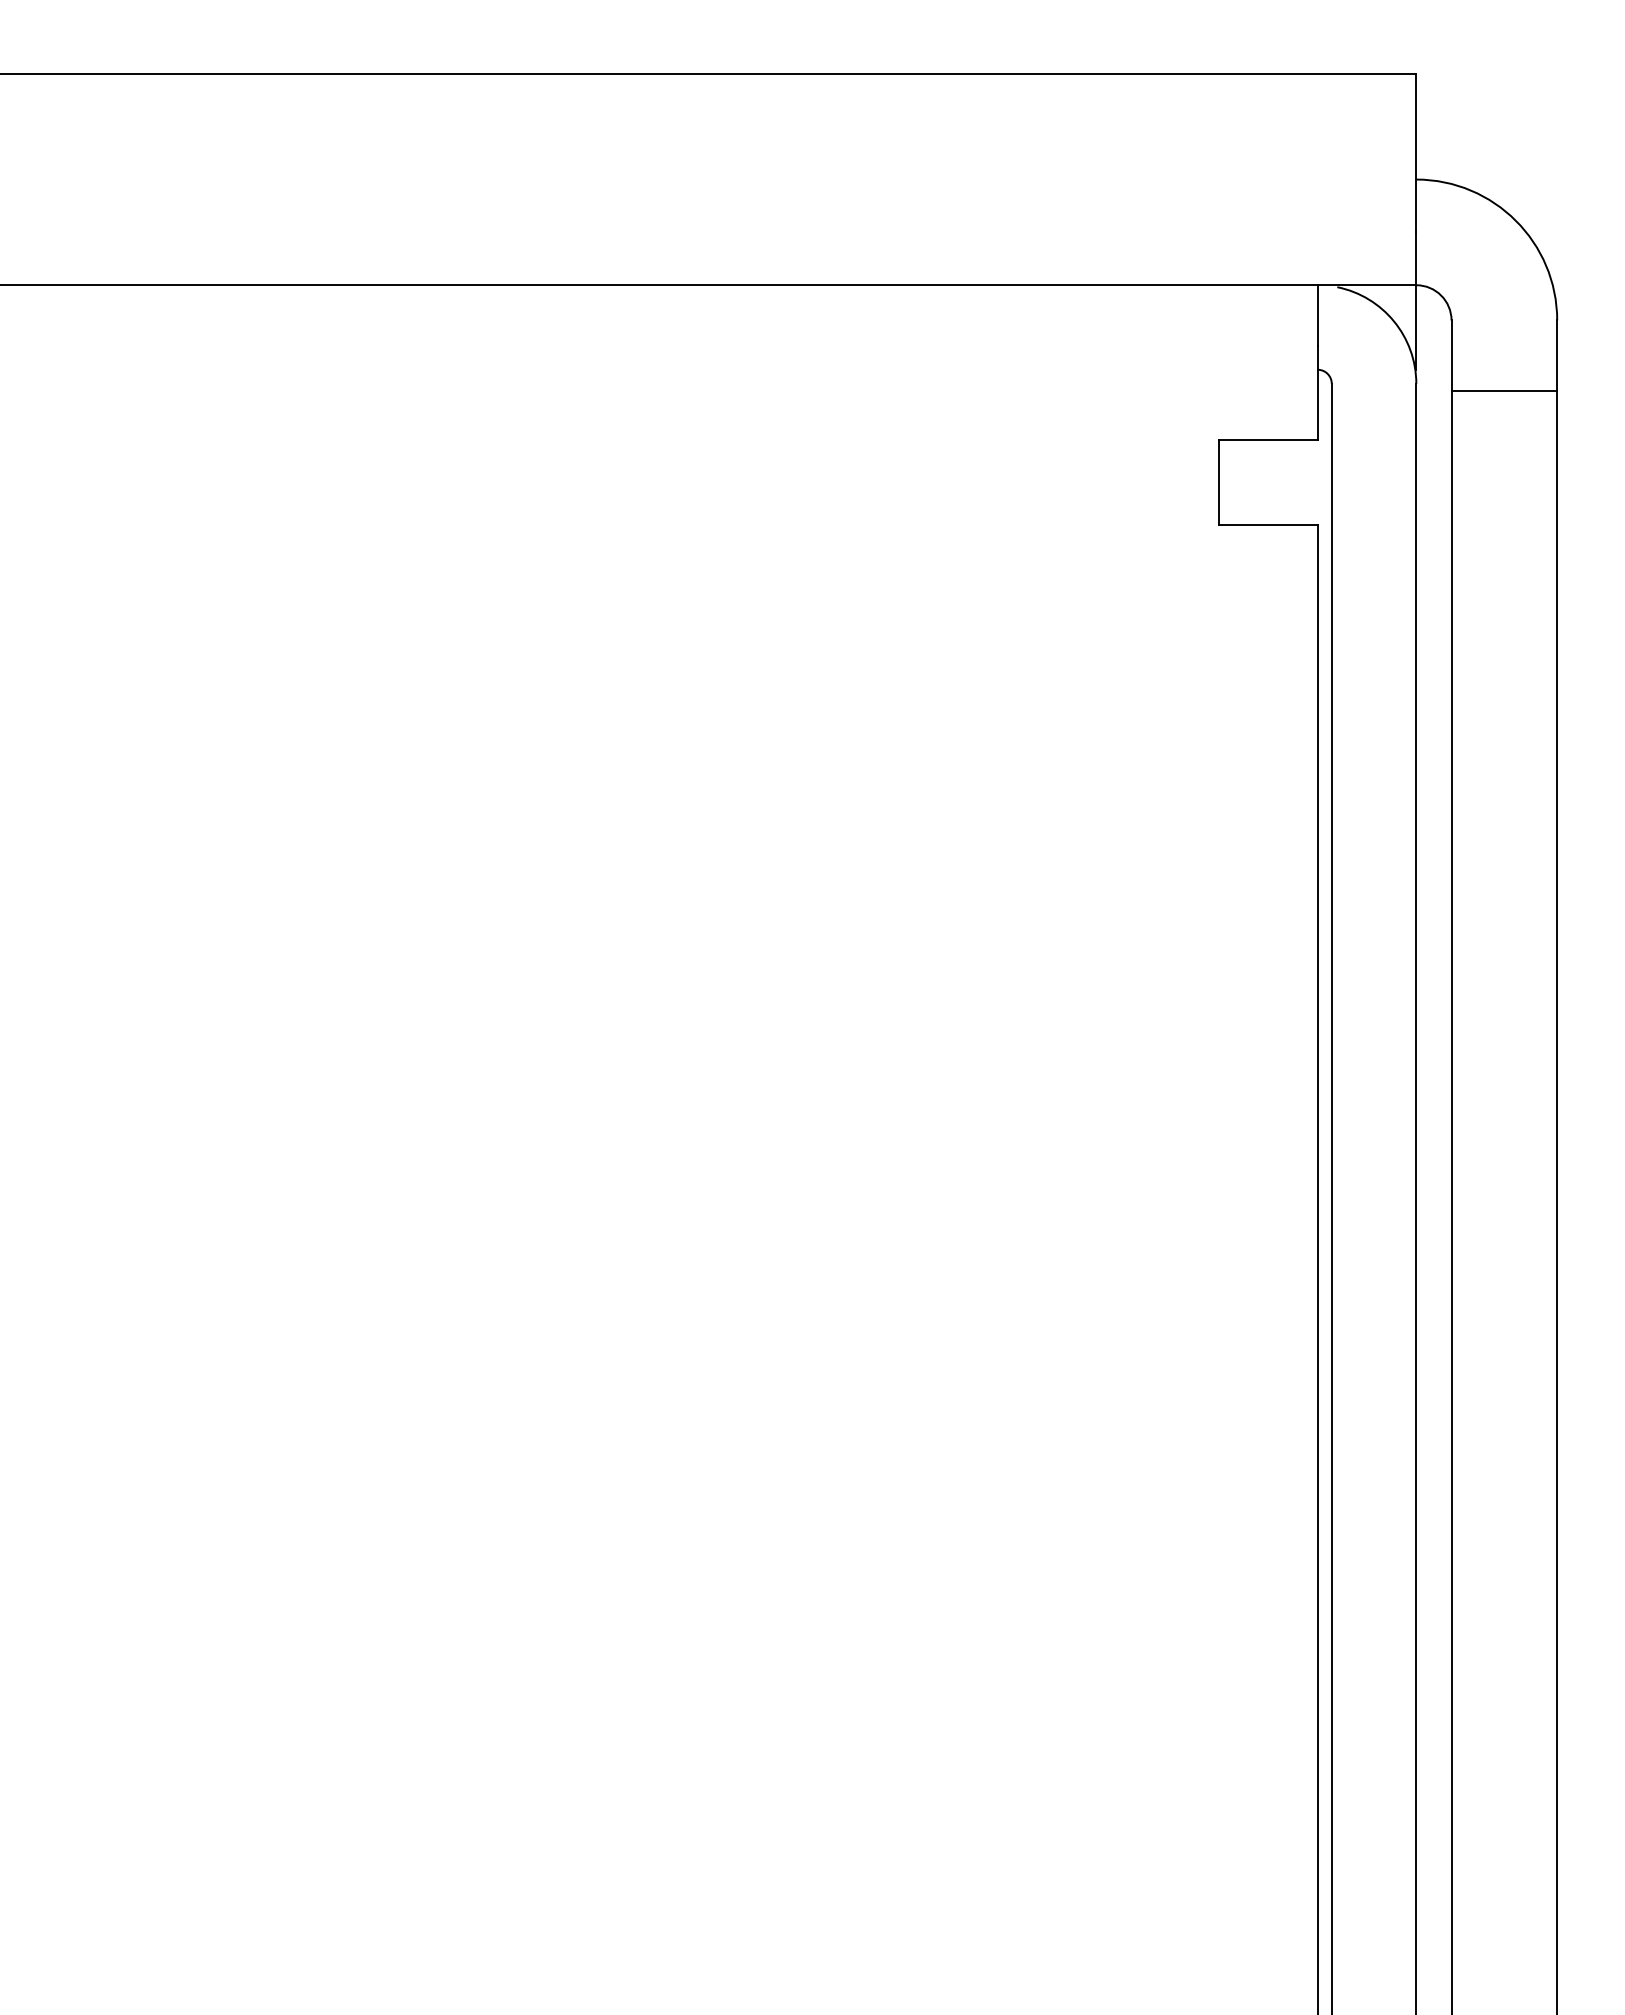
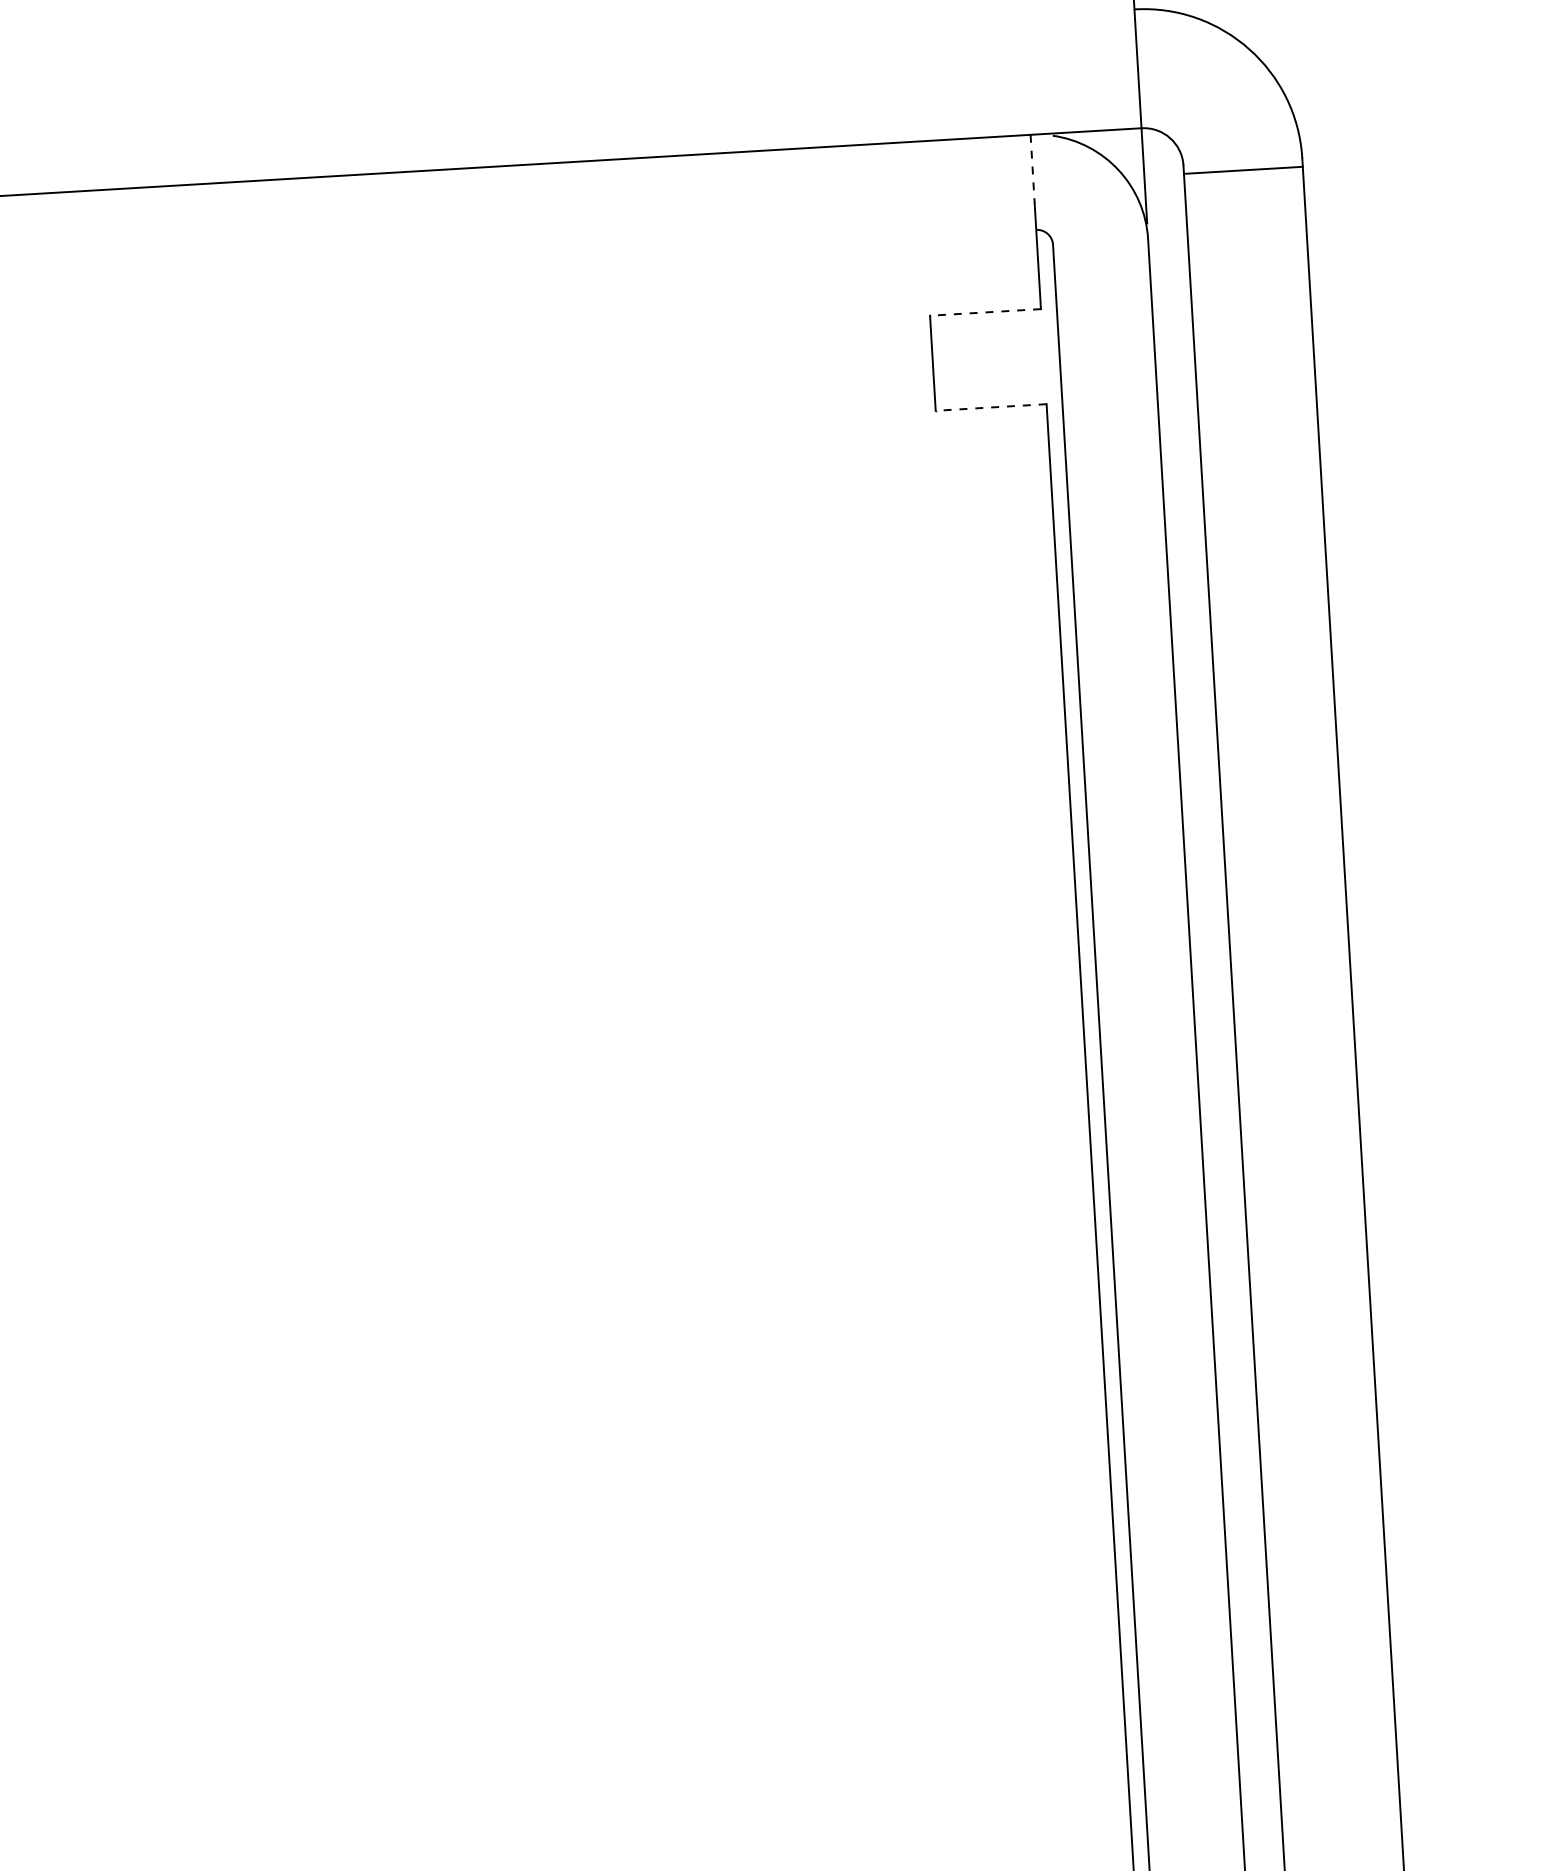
line: (1317, 316) -> (1032, 170), solid -> dashed
line: (1504, 390) -> (1243, 169), moved
line: (1267, 440) -> (984, 312), solid -> dashed
line: (1267, 524) -> (990, 407), solid -> dashed

